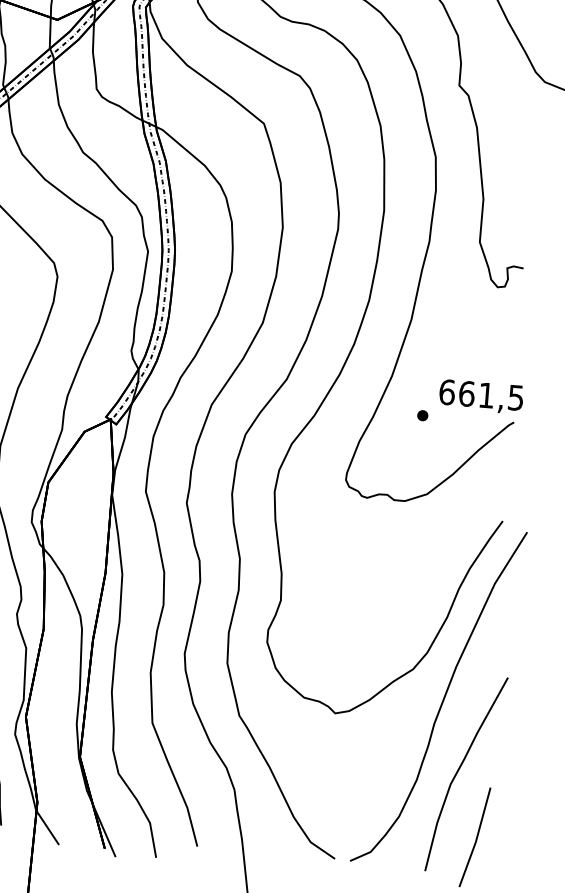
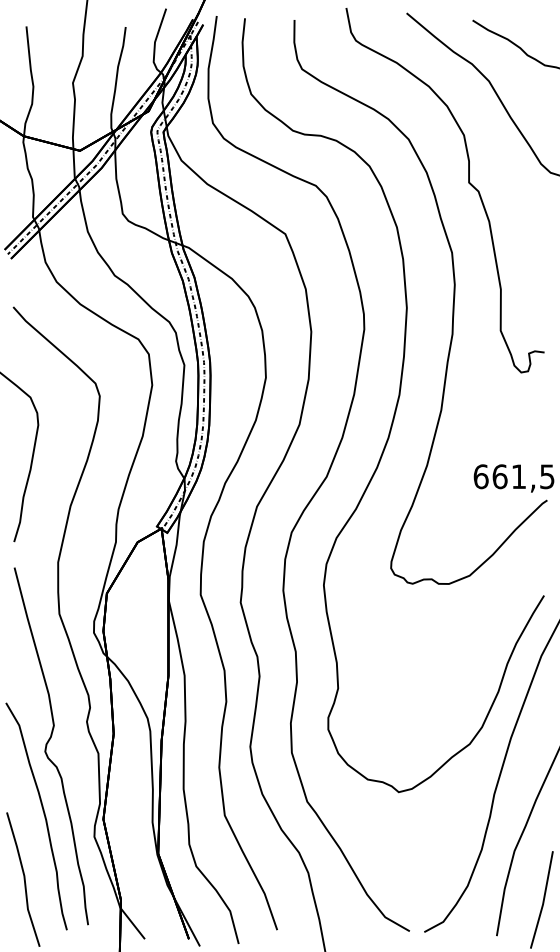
part: (422, 415) -> (459, 500), removed

